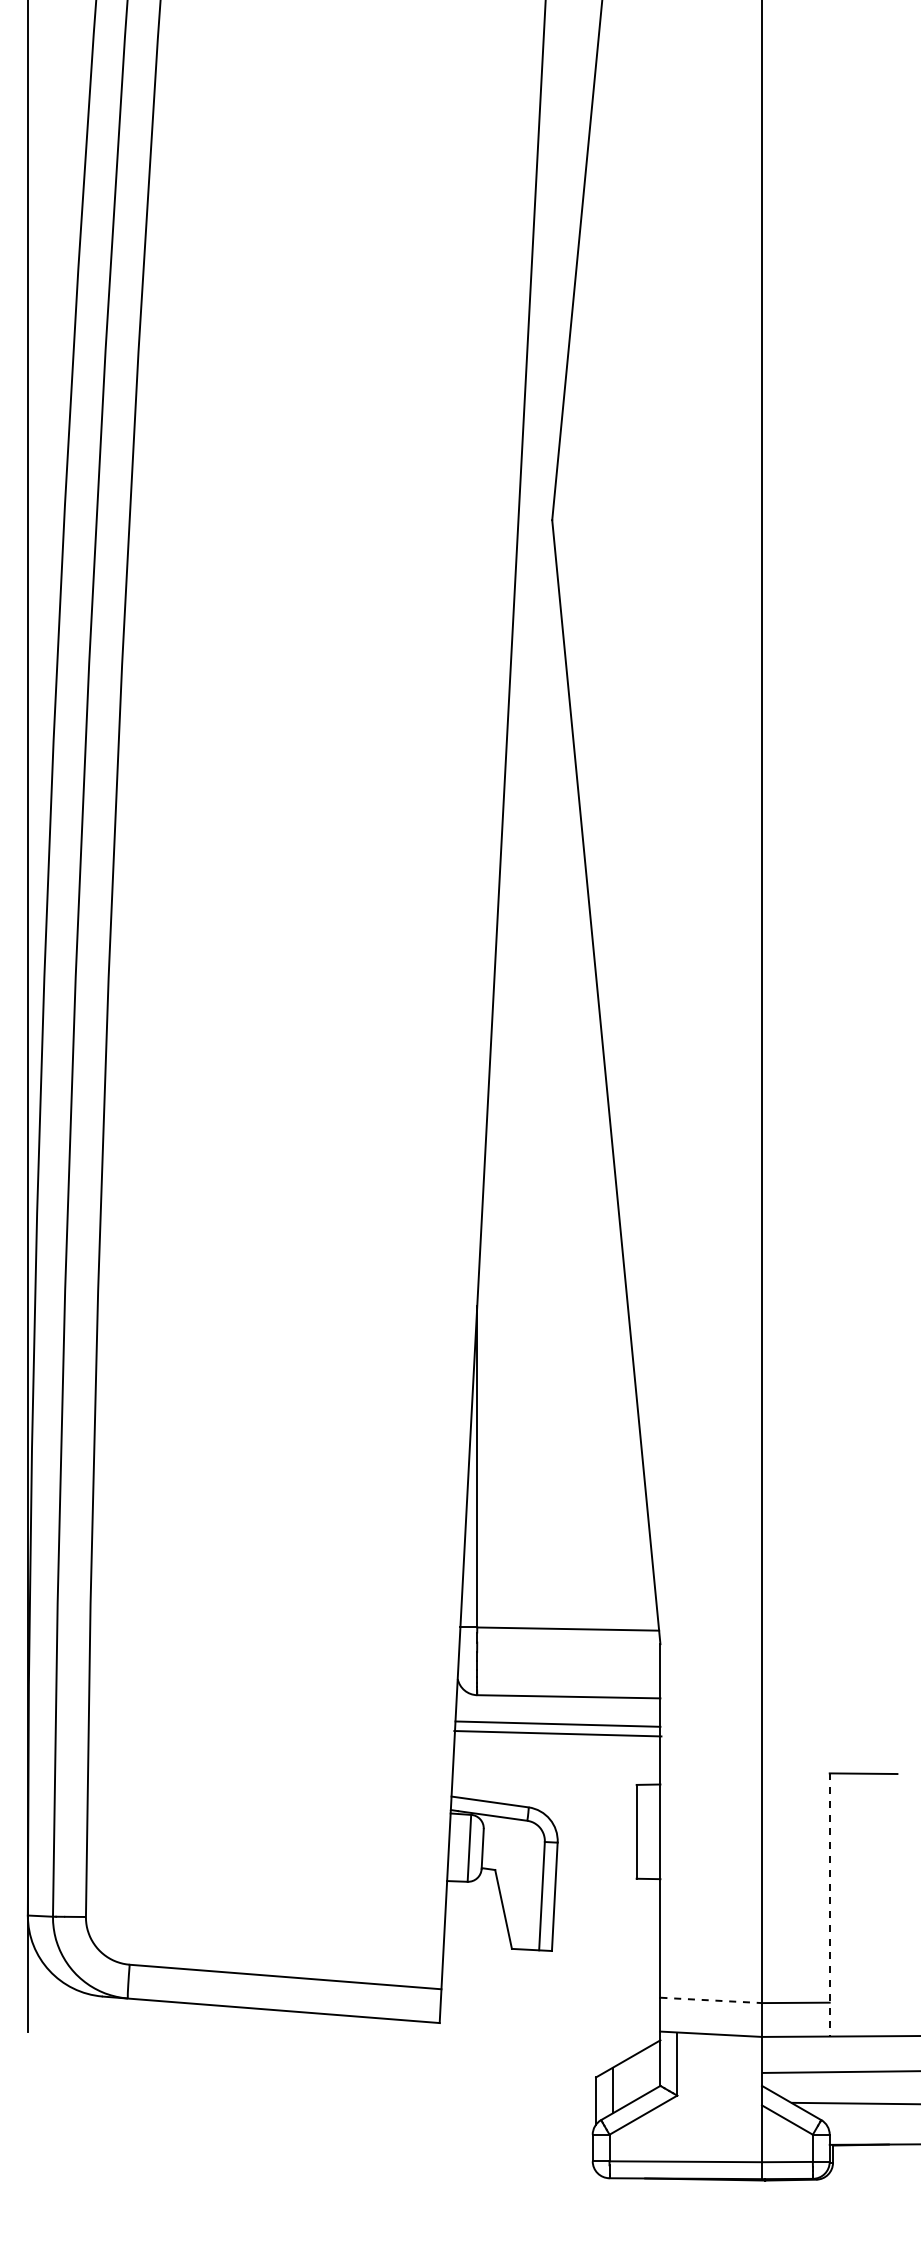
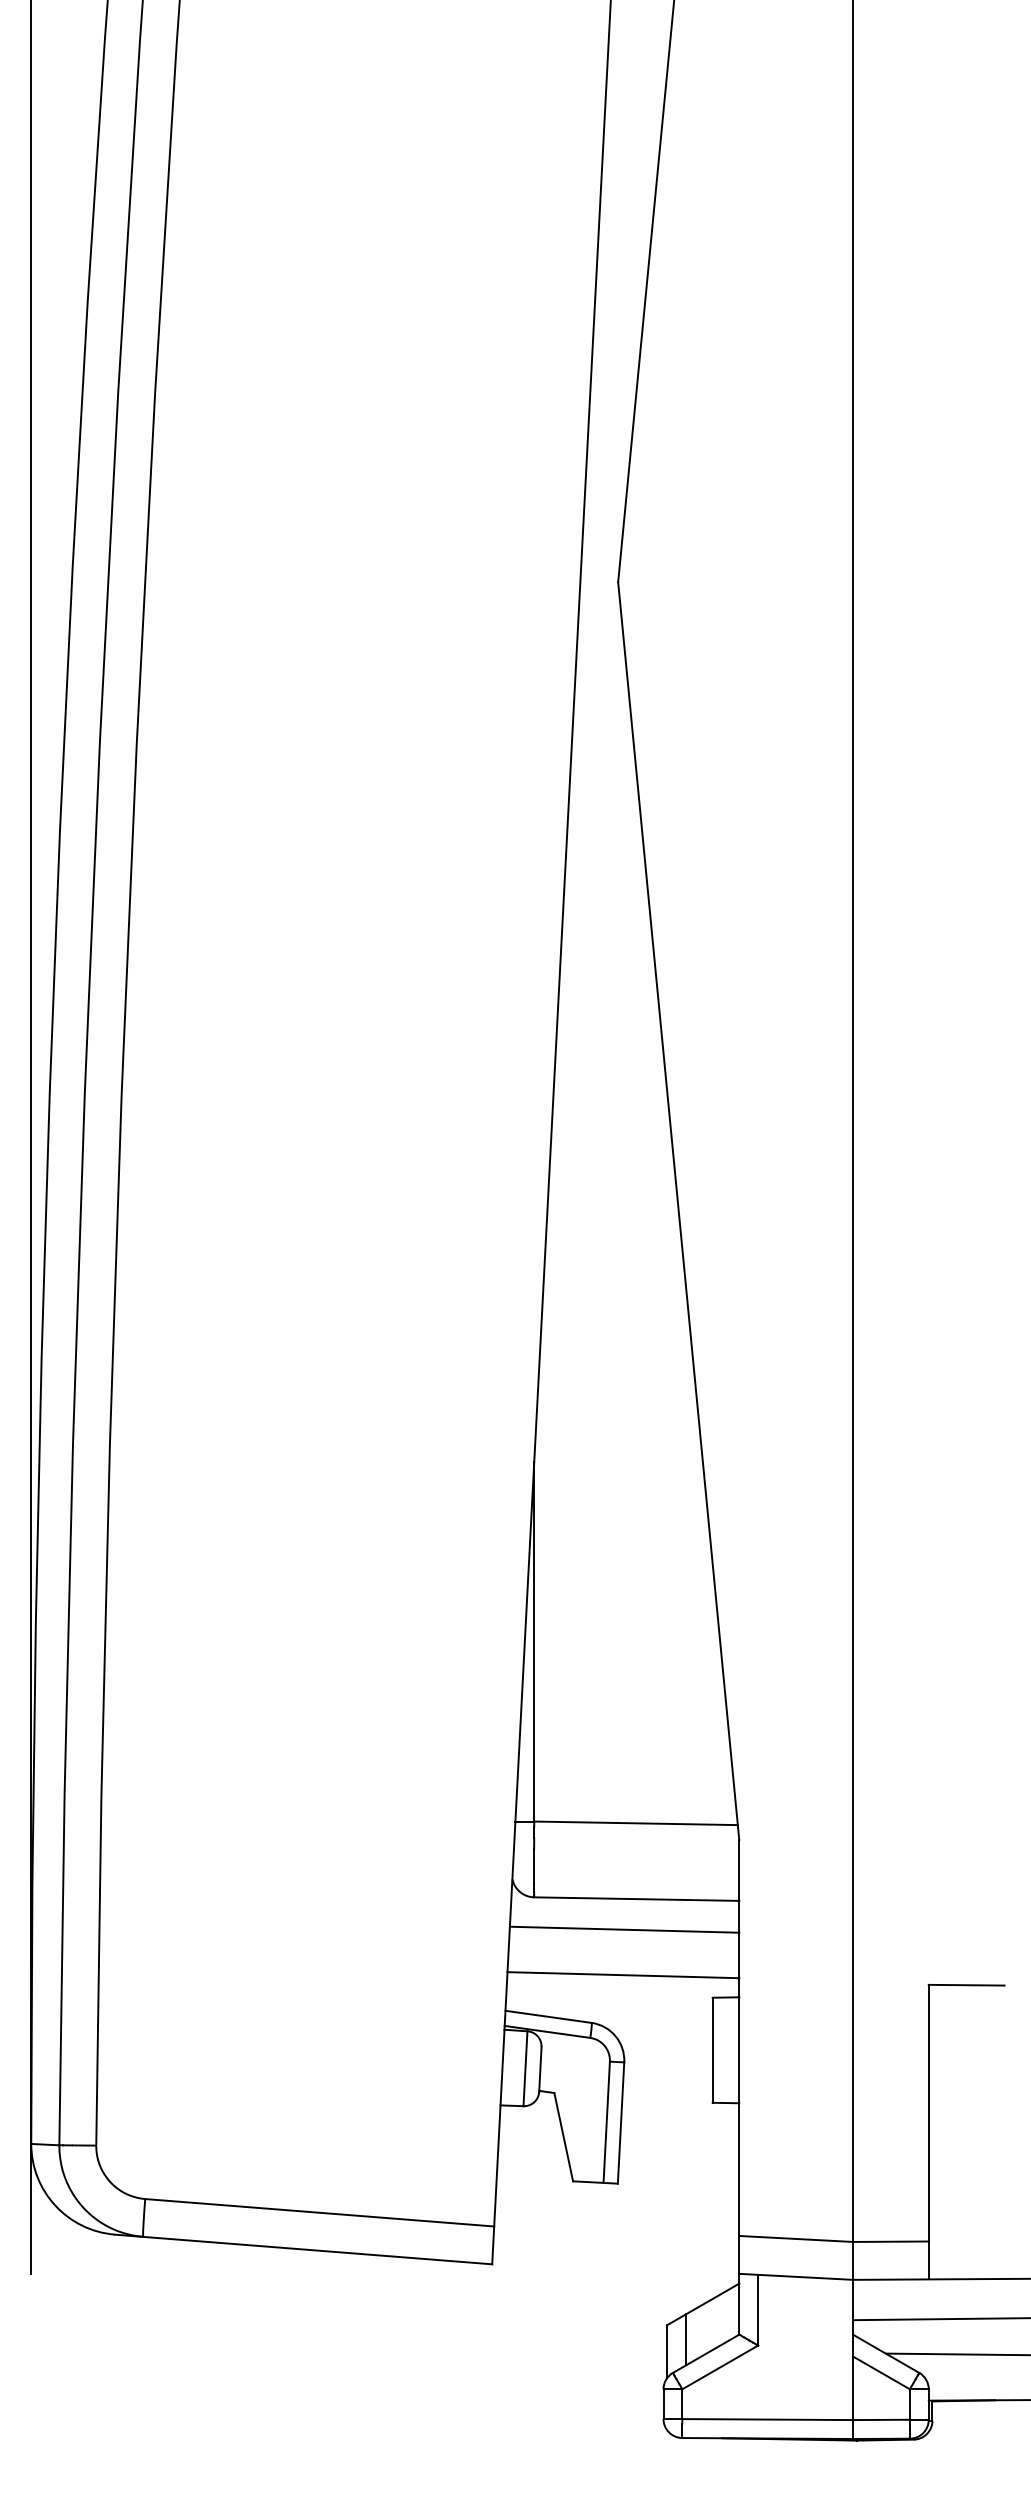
line: (557, 1733) -> (622, 1974), moved
line: (829, 1904) -> (928, 2131), dashed -> solid
line: (711, 2000) -> (796, 2239), dashed -> solid

